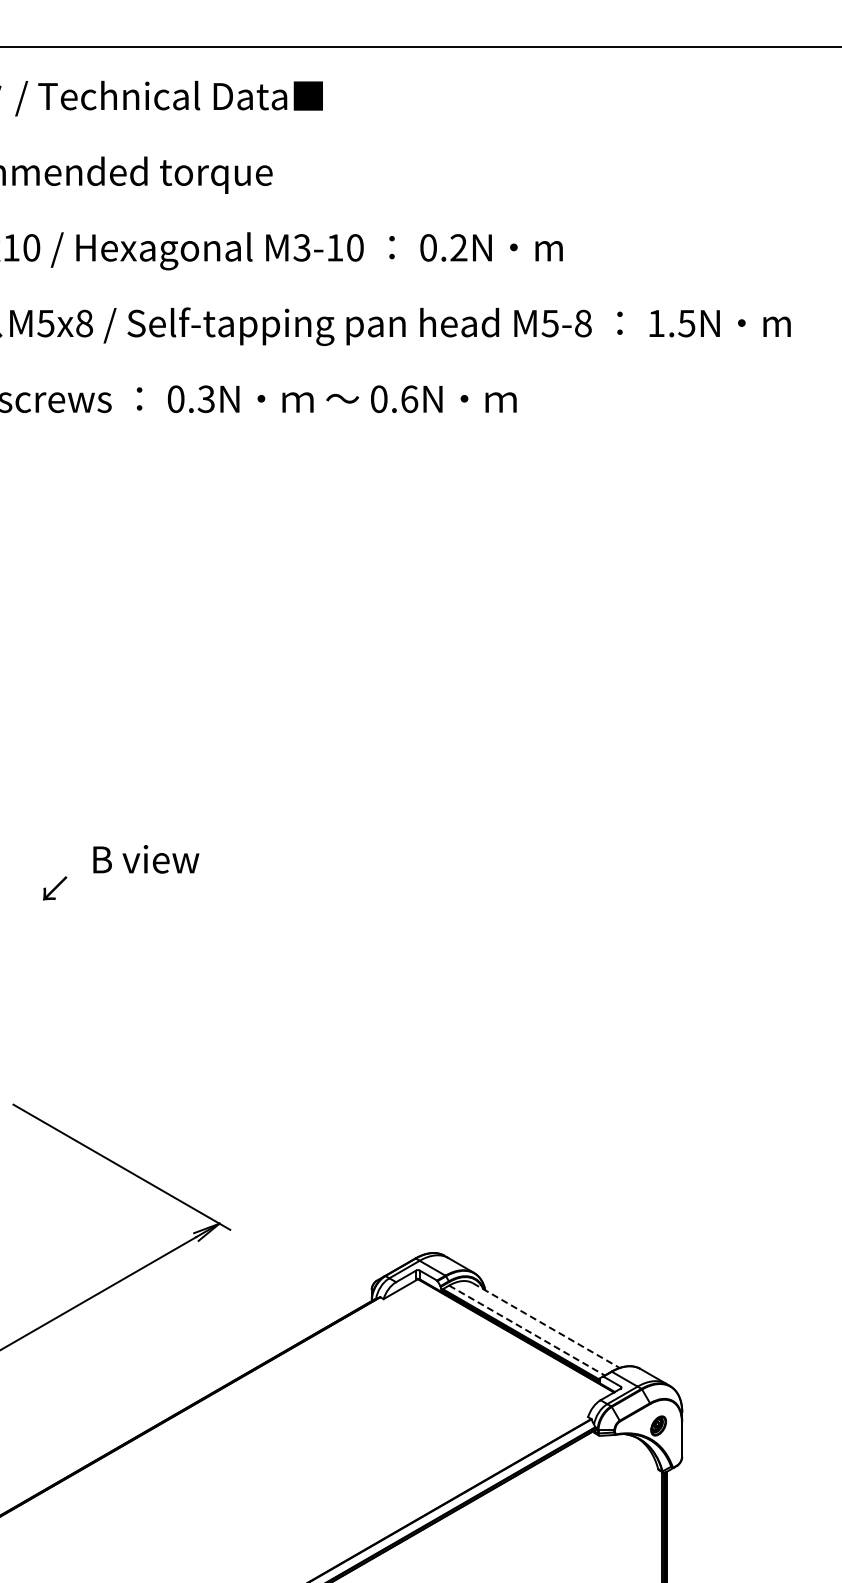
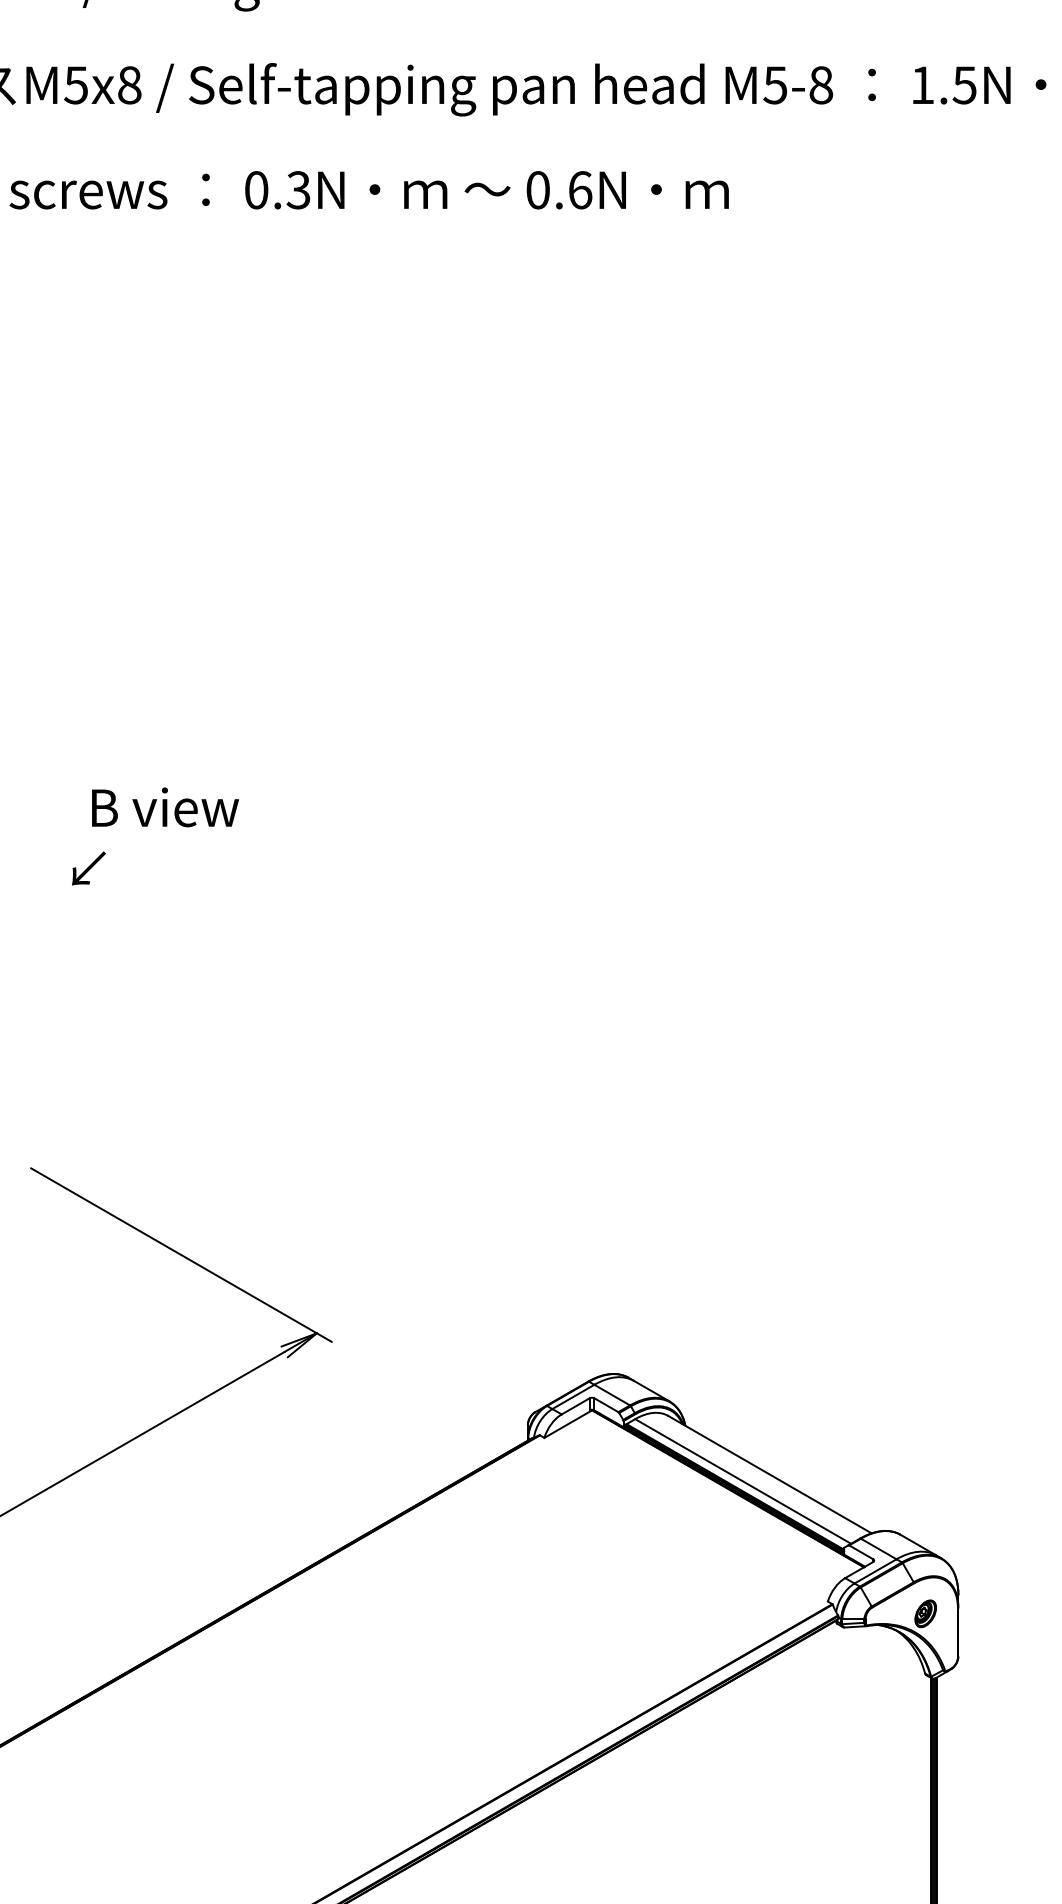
text: (146, 859) -> (165, 807), moved
line: (546, 1325) -> (770, 1474), dashed -> solid
line: (526, 1330) -> (742, 1481), dashed -> solid

